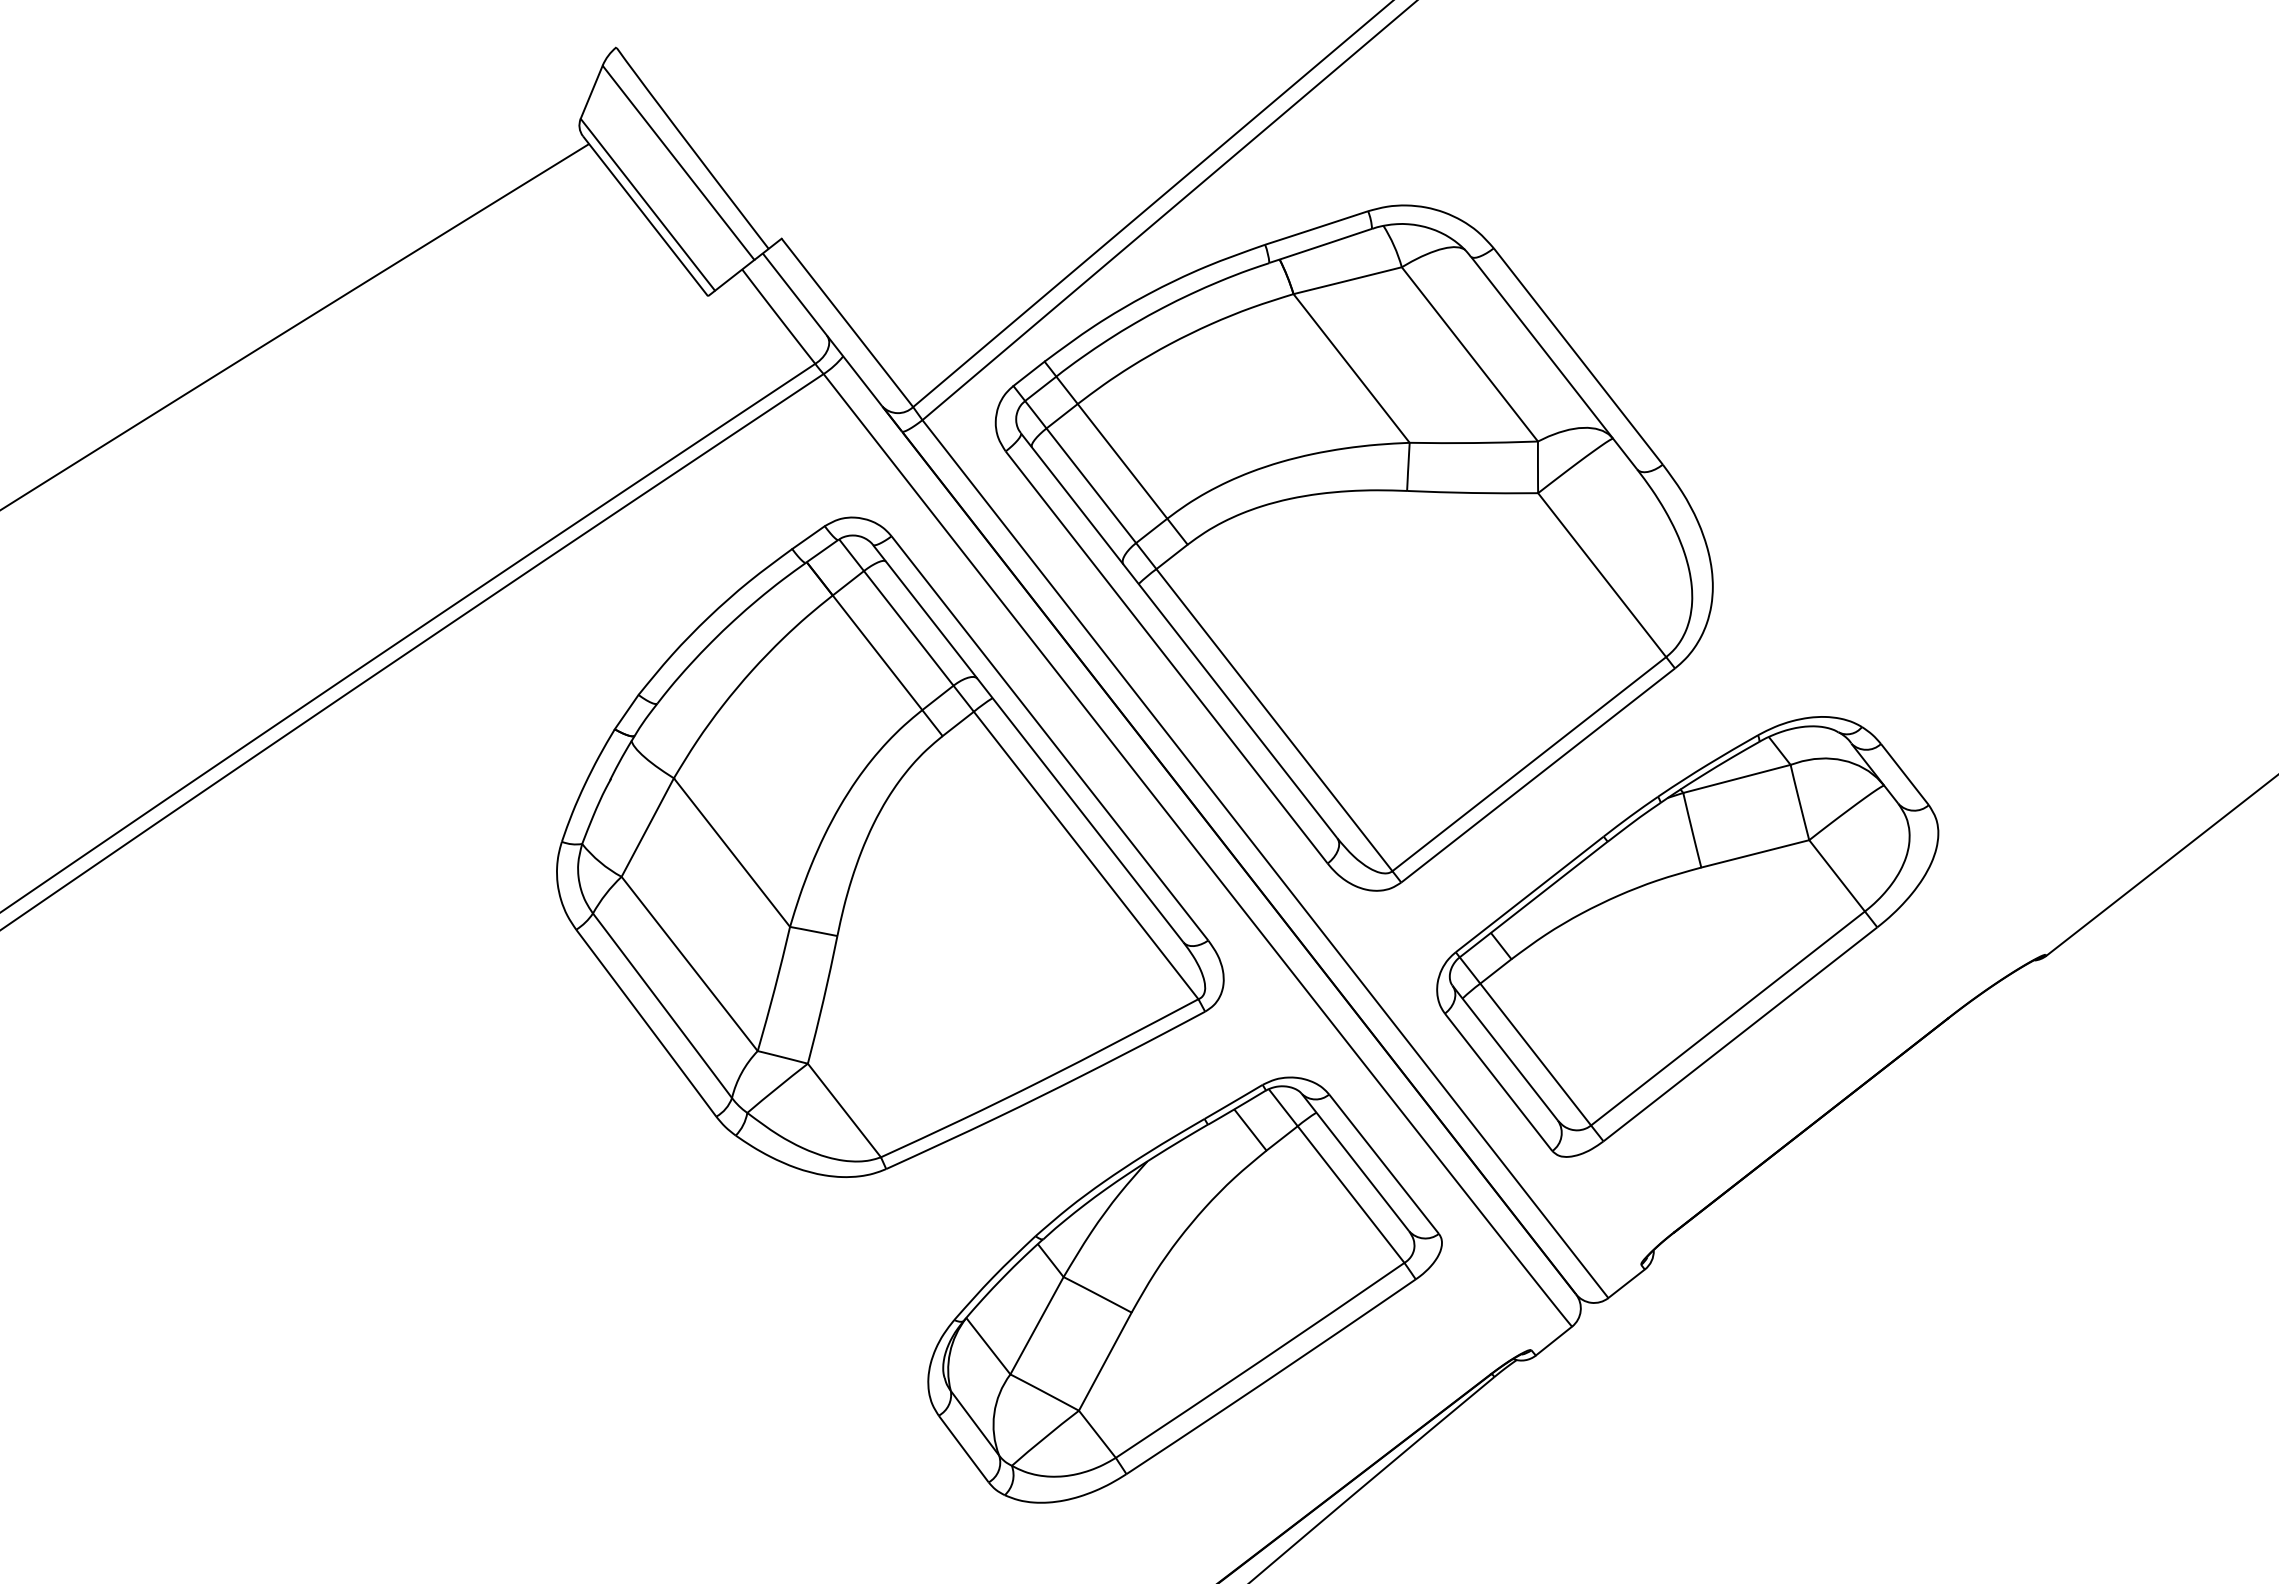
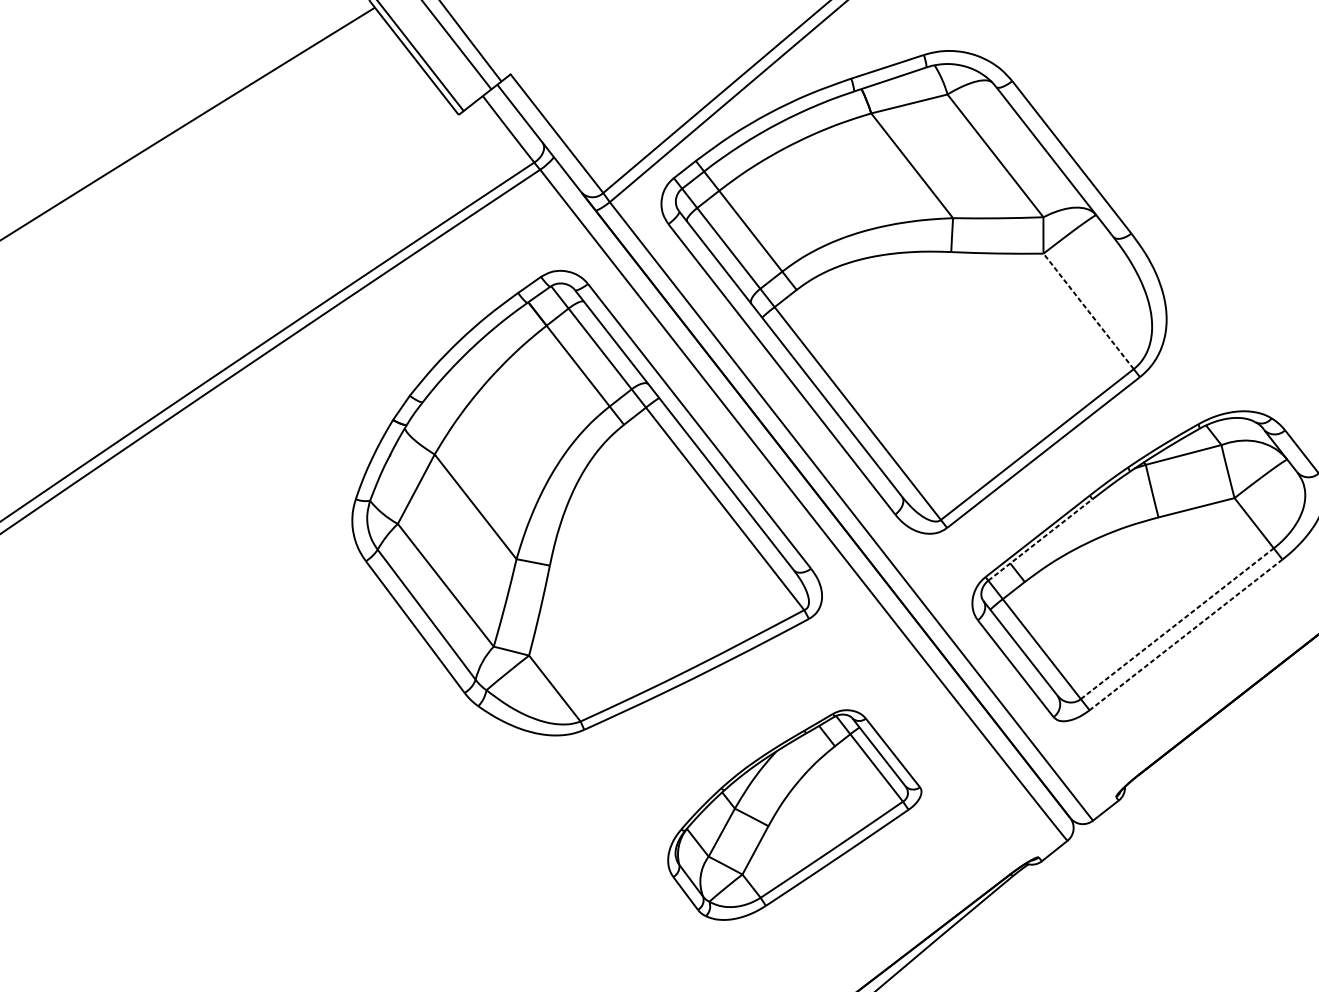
line: (1601, 574) -> (1088, 310), solid -> dashed
line: (1534, 899) -> (1041, 539), solid -> dashed
line: (1728, 1018) -> (1177, 623), solid -> dashed
line: (1740, 1034) -> (1186, 635), solid -> dashed
part: (1184, 1289) -> (794, 814), size x0.7

